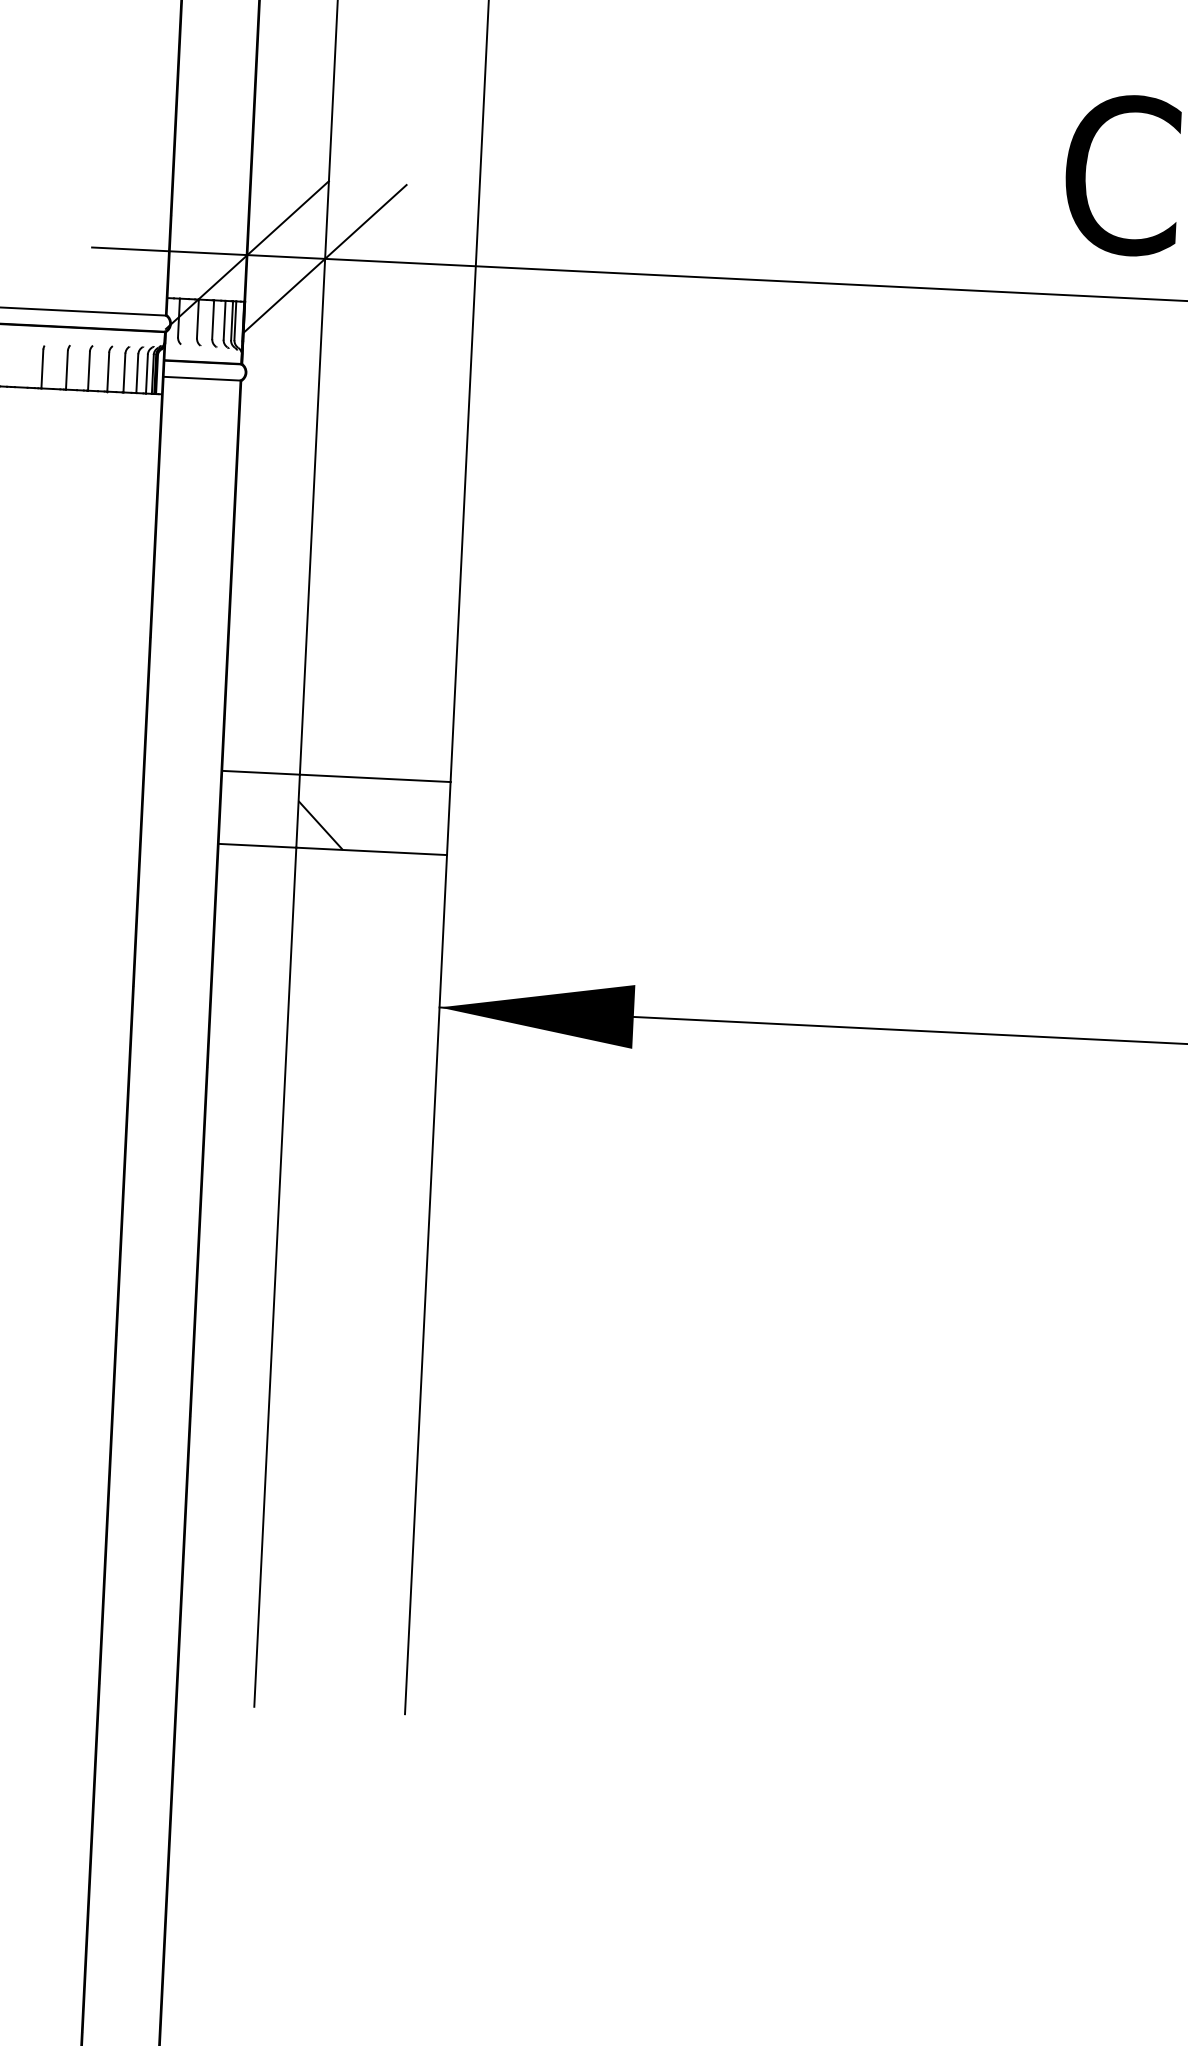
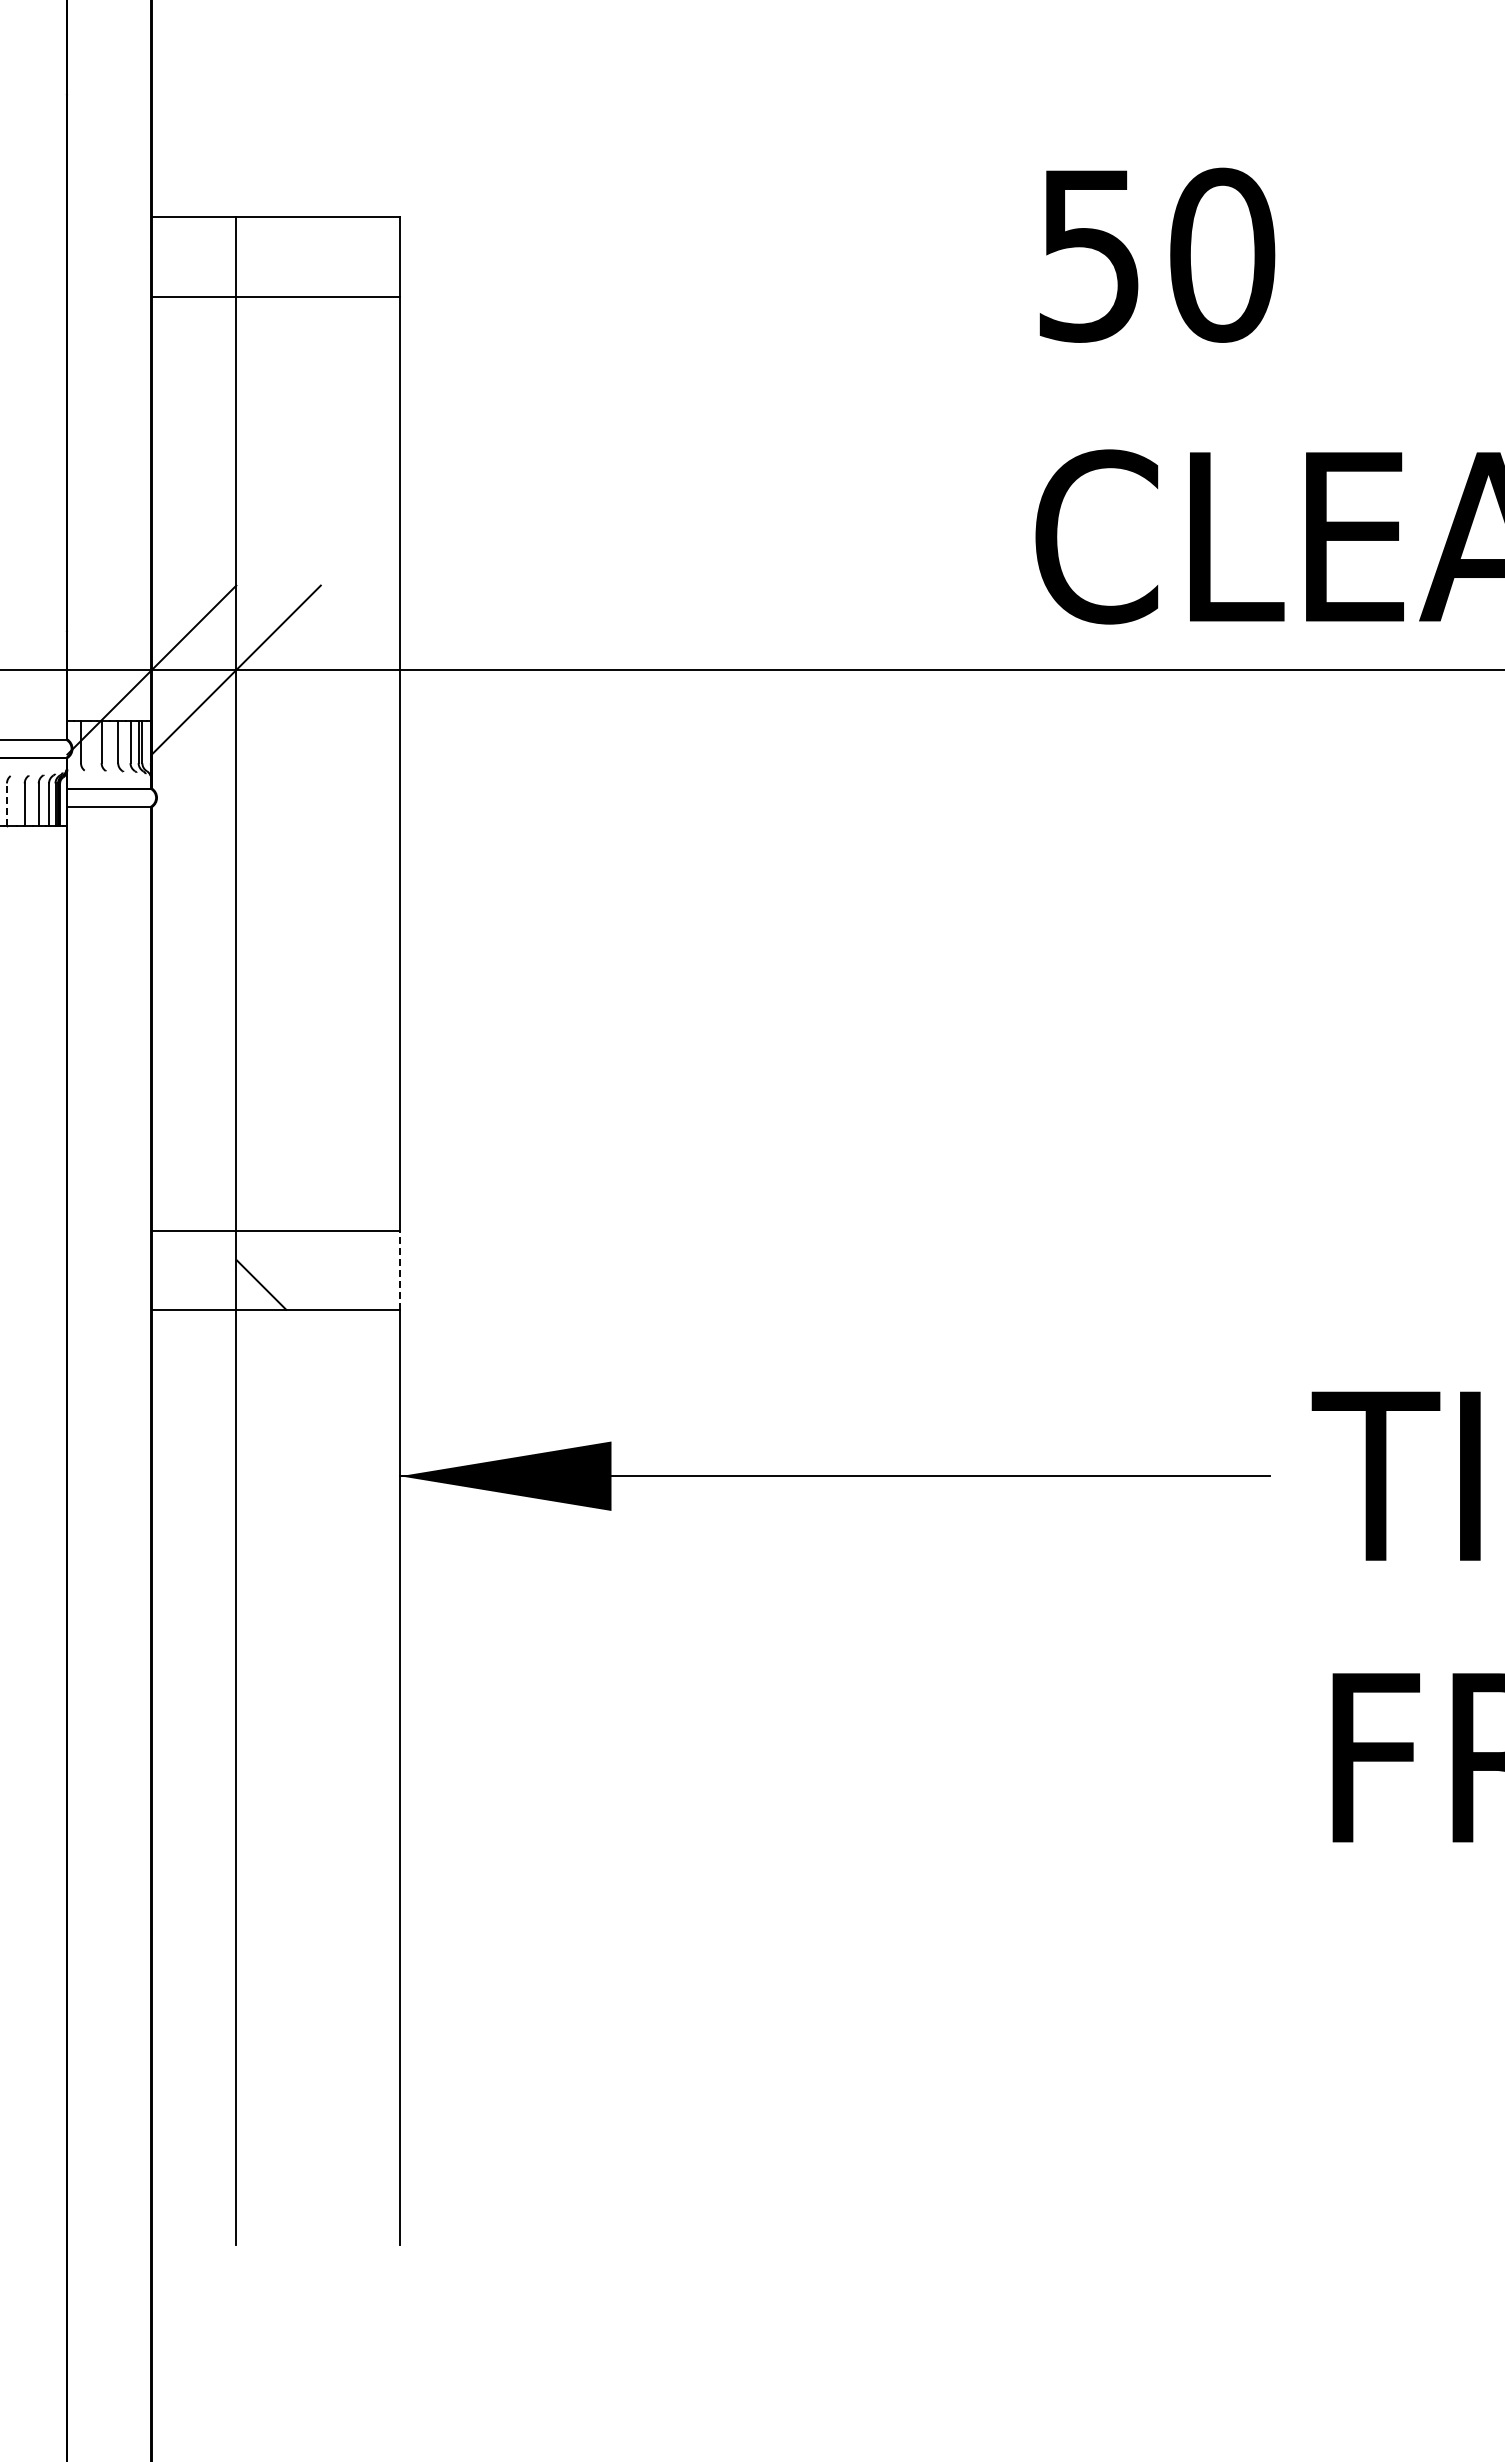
line: (108, 372) -> (7, 804), solid -> dashed
line: (449, 818) -> (400, 1270), solid -> dashed

